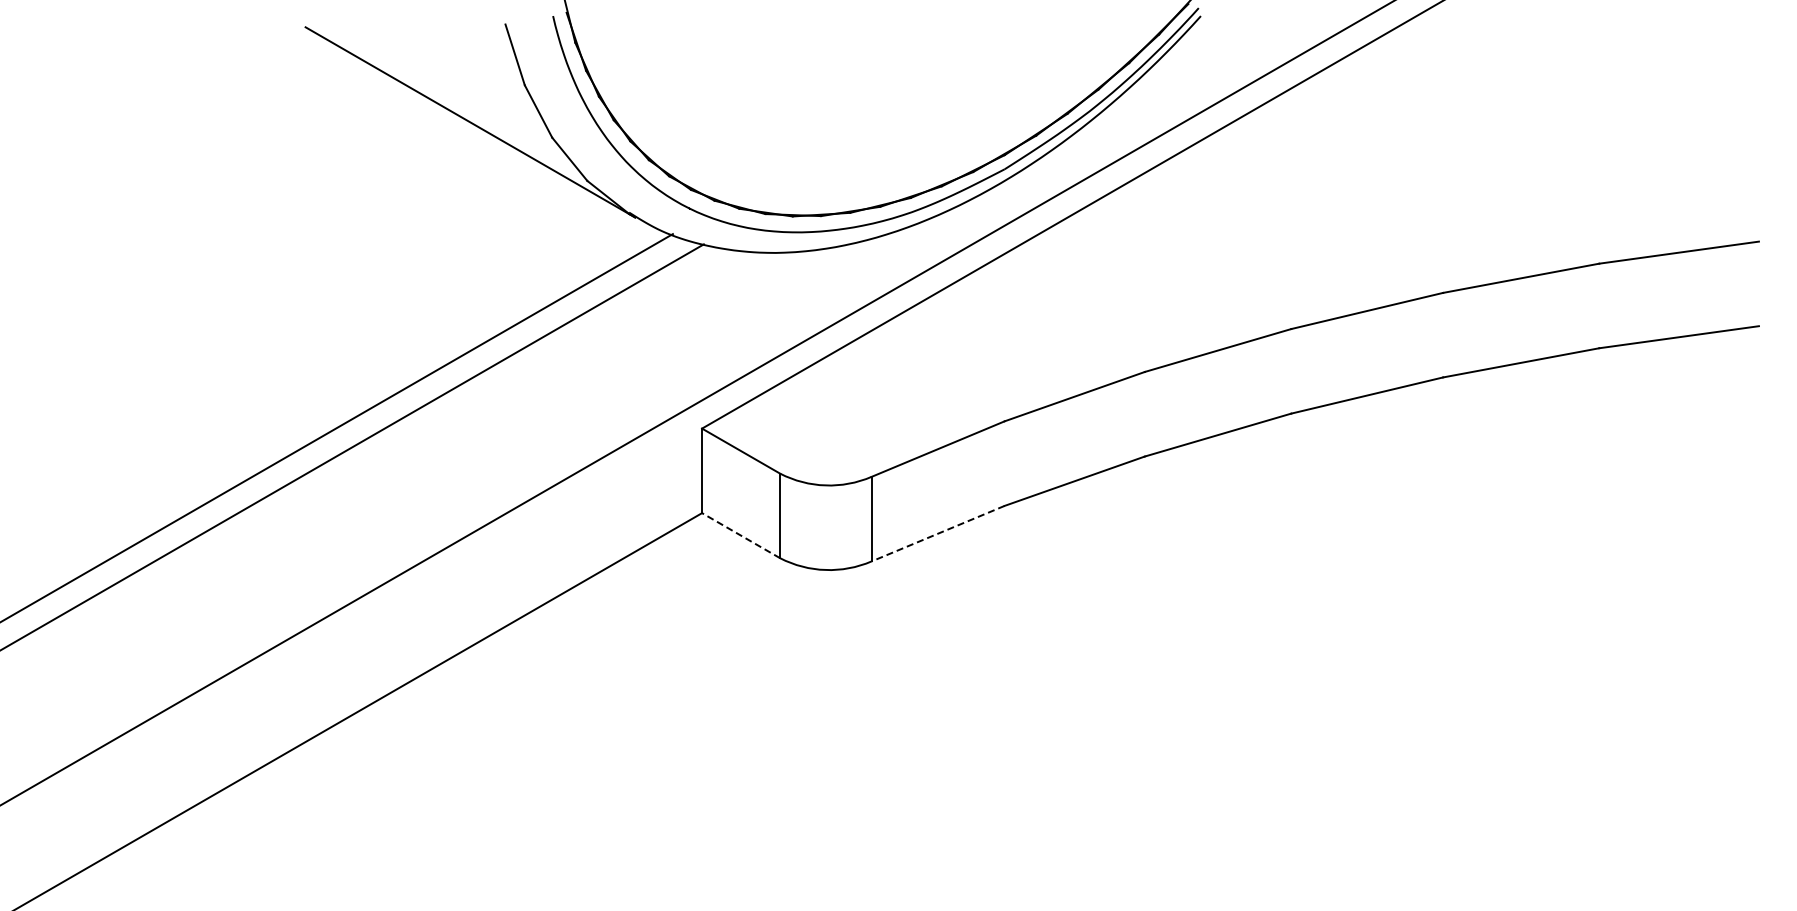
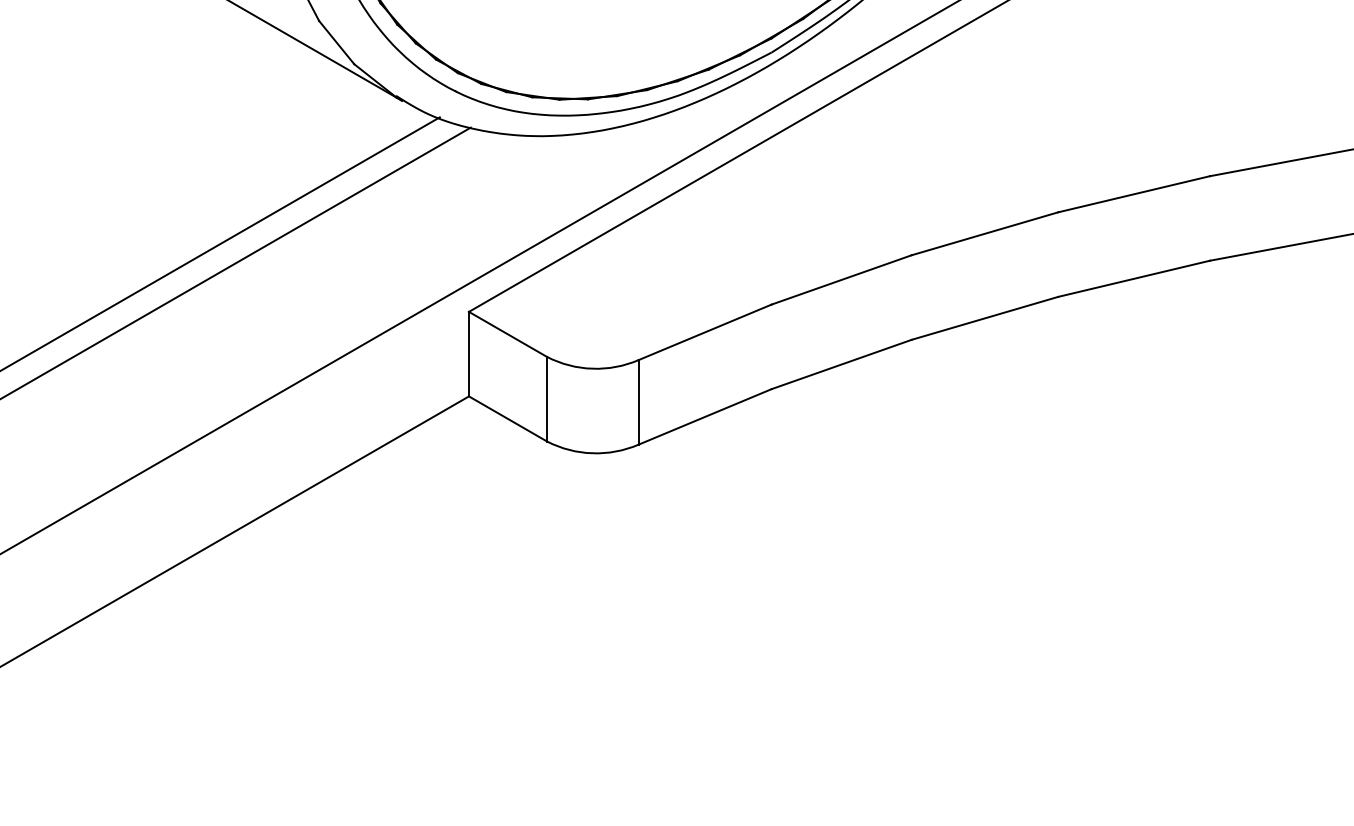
line: (937, 533) -> (704, 416), dashed -> solid
line: (740, 535) -> (507, 418), dashed -> solid

